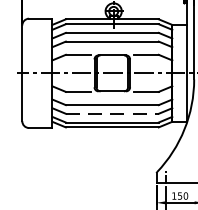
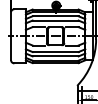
line: (114, 114) -> (56, 56), dashed -> solid

